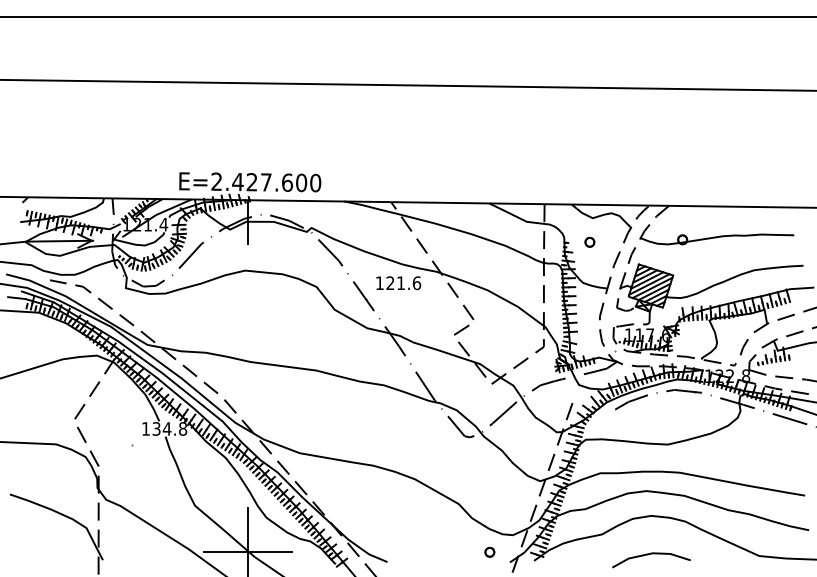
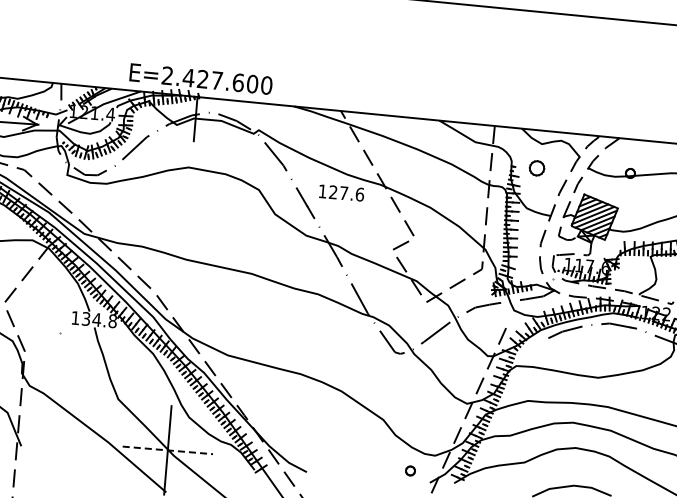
part: (589, 241) -> (536, 167), size x1.6
text: (400, 282) -> (343, 192), 121.6 -> 127.6
line: (248, 552) -> (168, 450), solid -> dashed

